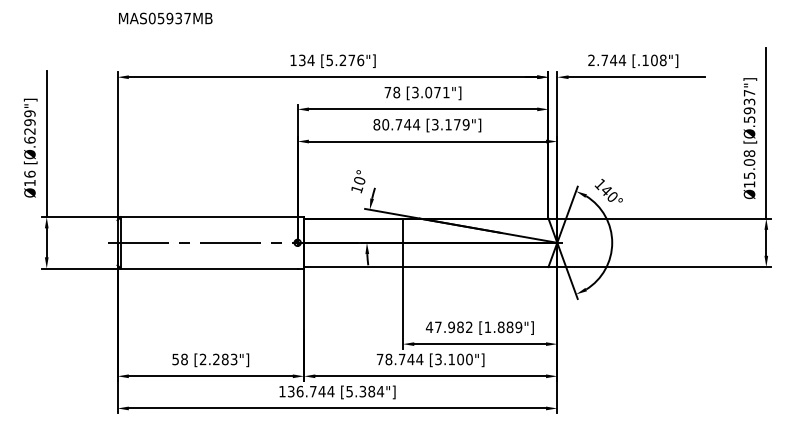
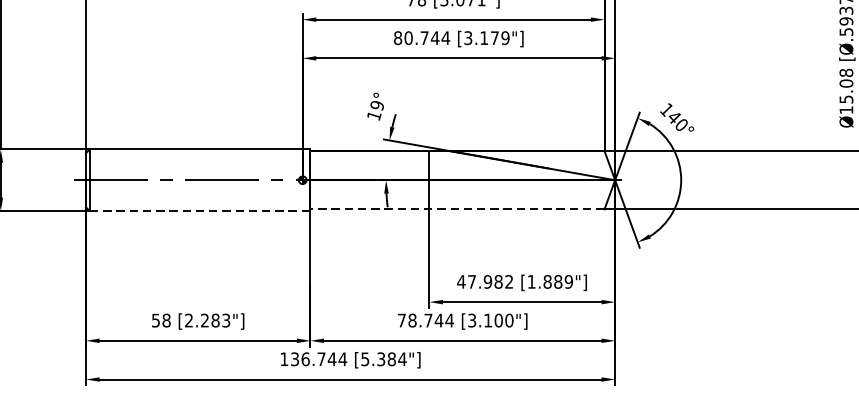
text: (359, 181) -> (377, 106), 10° -> 19°
line: (425, 267) -> (456, 209), solid -> dashed
line: (209, 268) -> (196, 211), solid -> dashed

